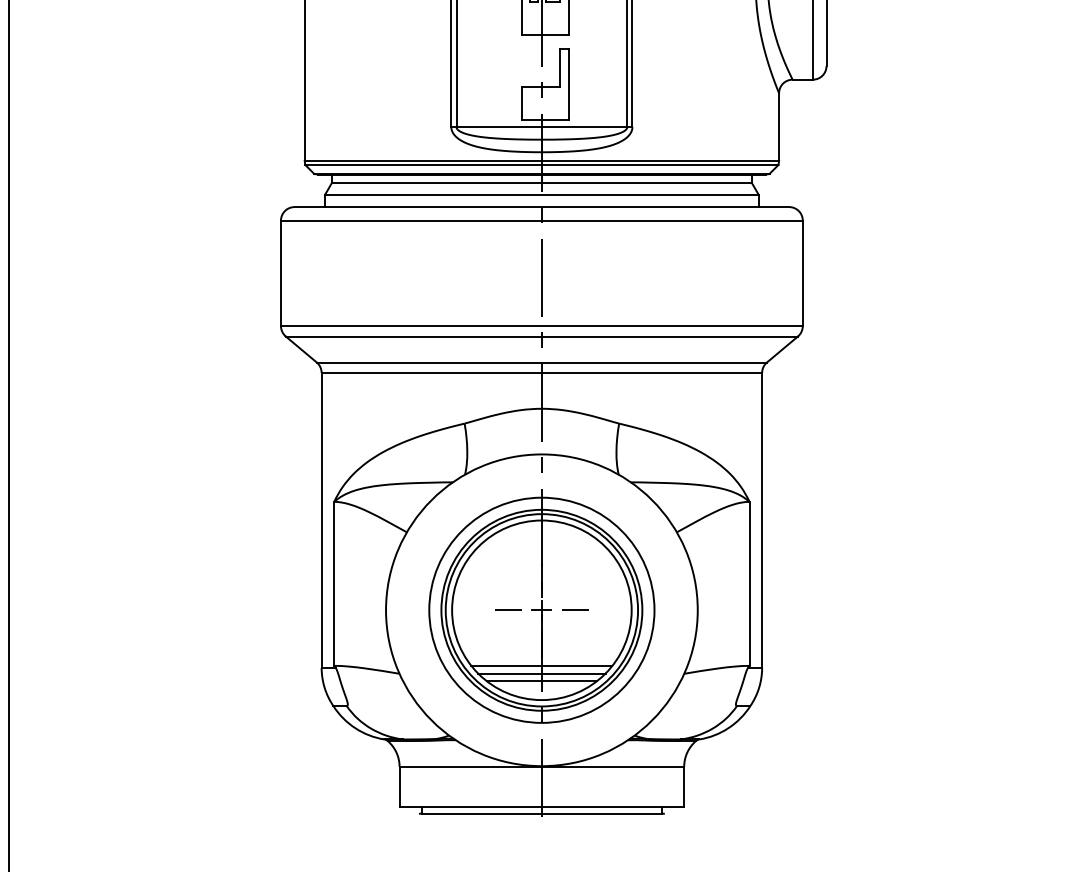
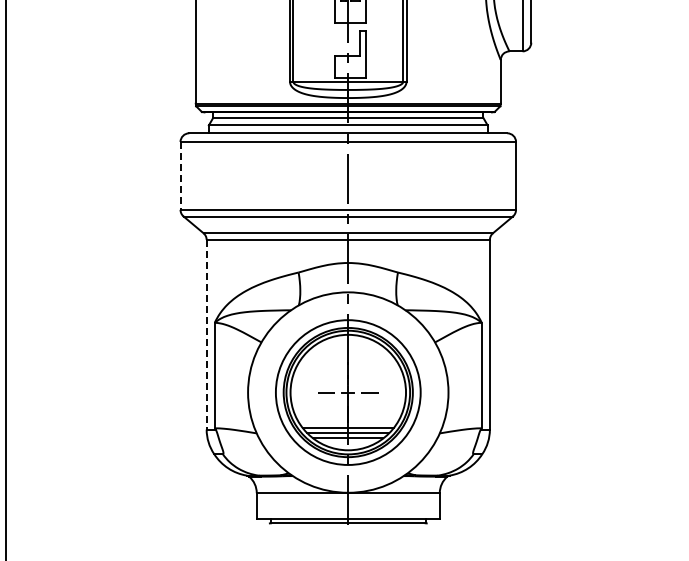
line: (280, 272) -> (180, 175), solid -> dashed
line: (321, 519) -> (206, 334), solid -> dashed

